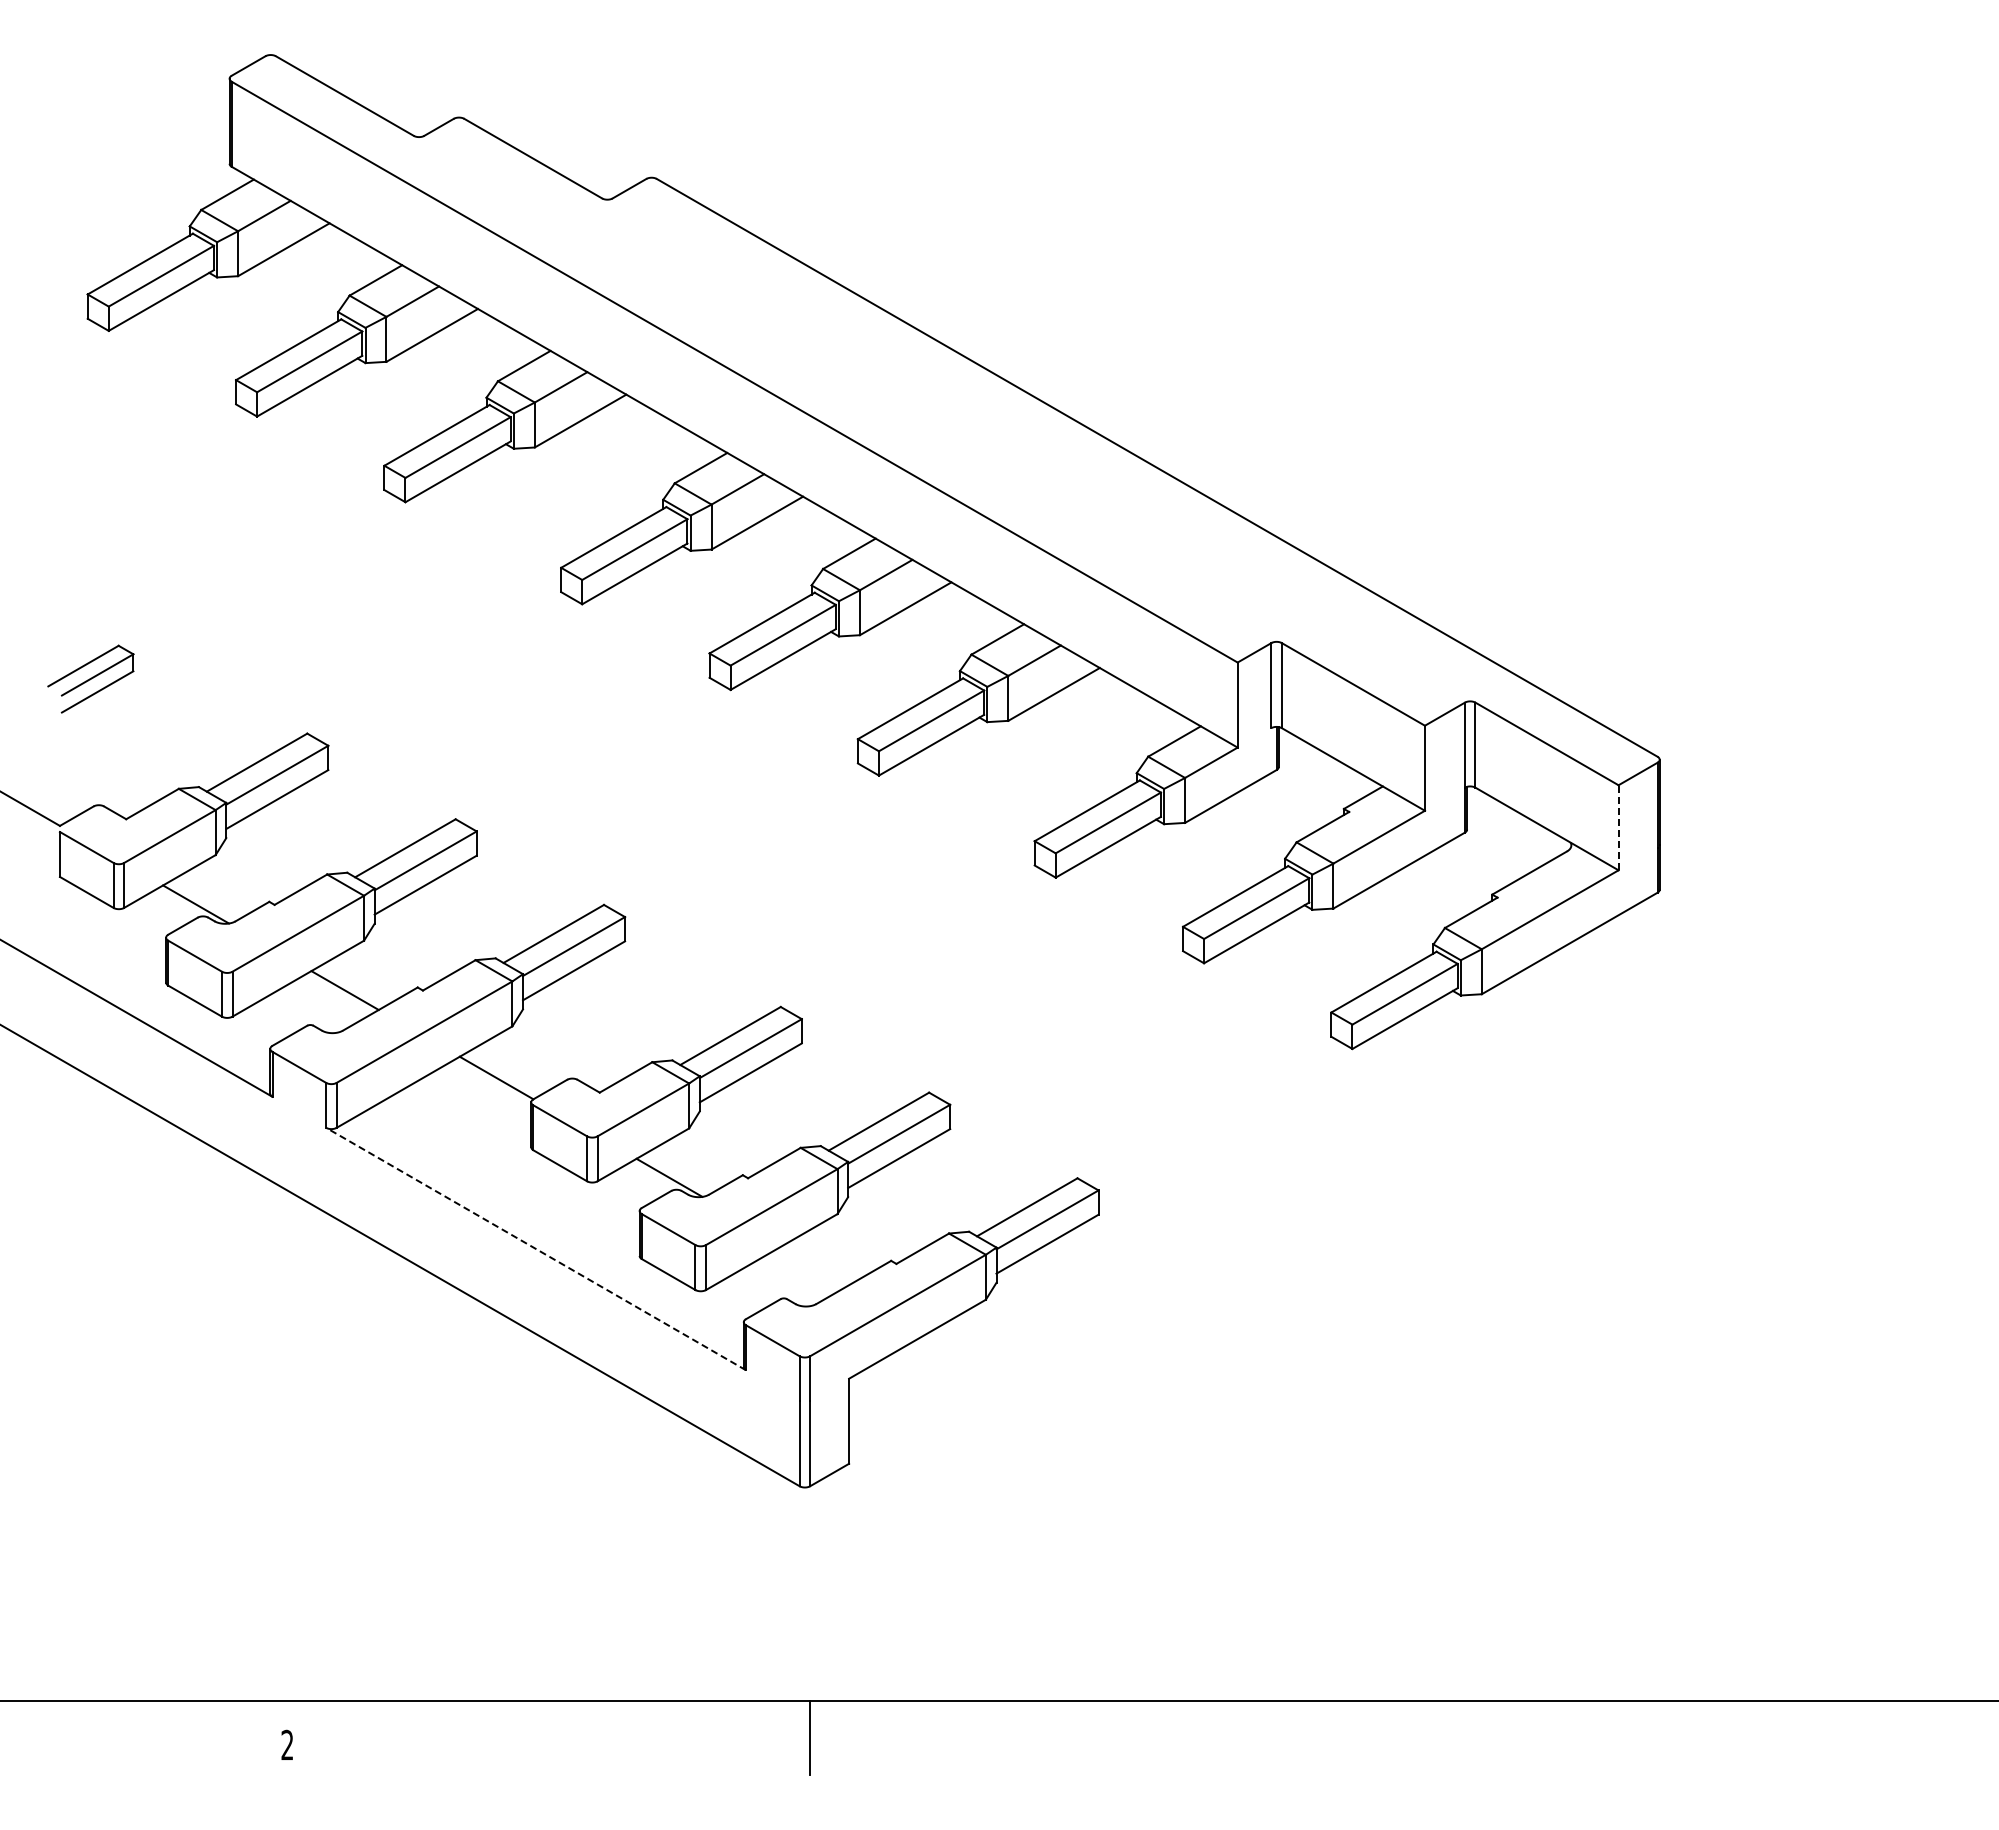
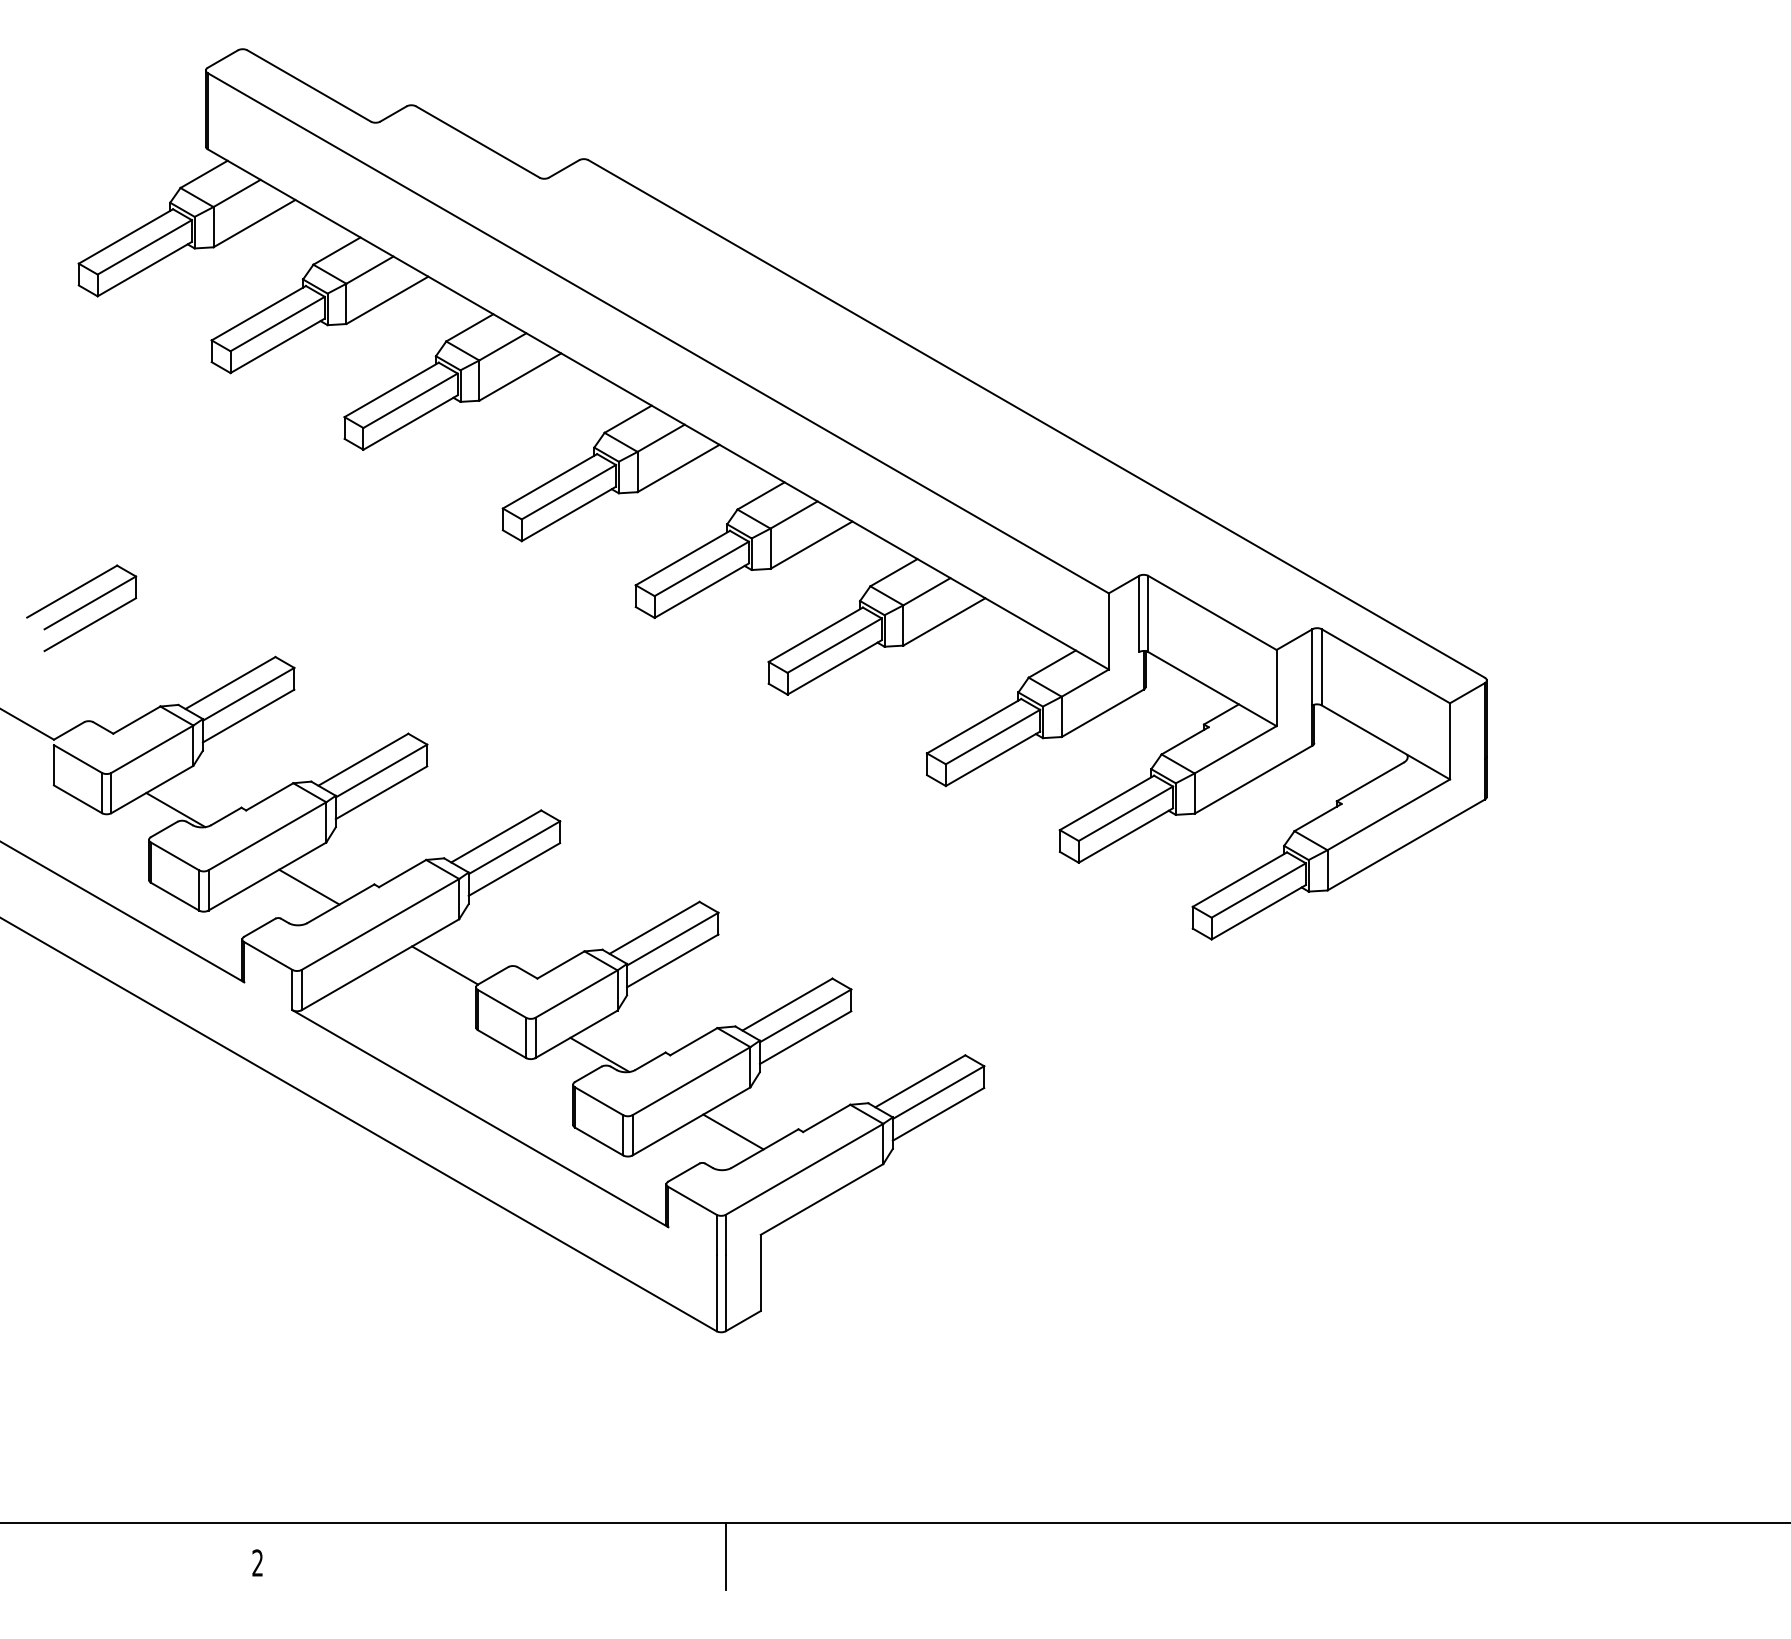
part: (90, 678) -> (81, 607), size x1.43
line: (1618, 827) -> (1449, 741), dashed -> solid
line: (535, 1248) -> (479, 1118), dashed -> solid
line: (818, 1263) -> (733, 1131), added

